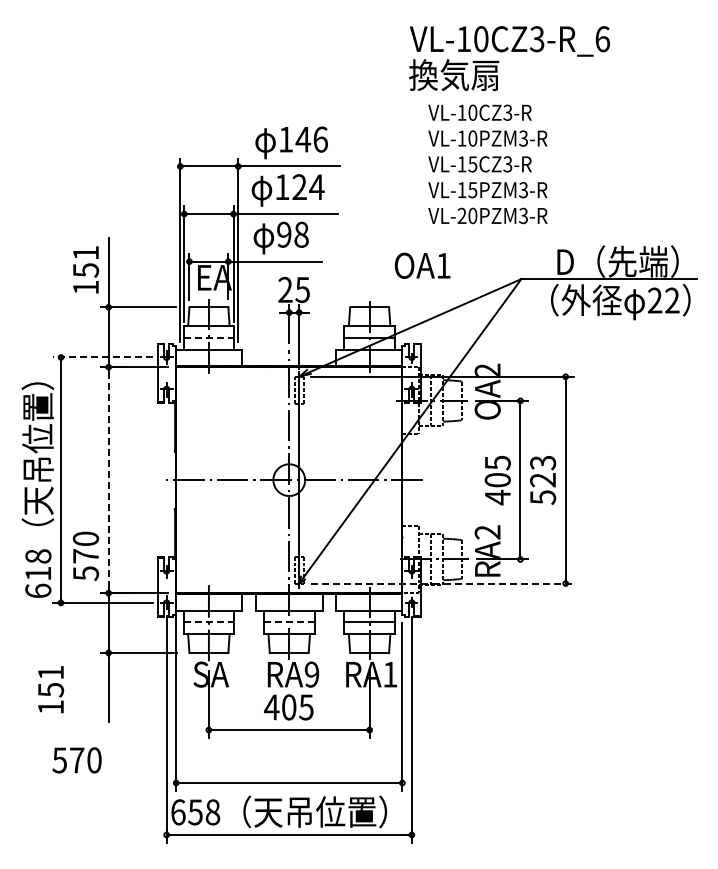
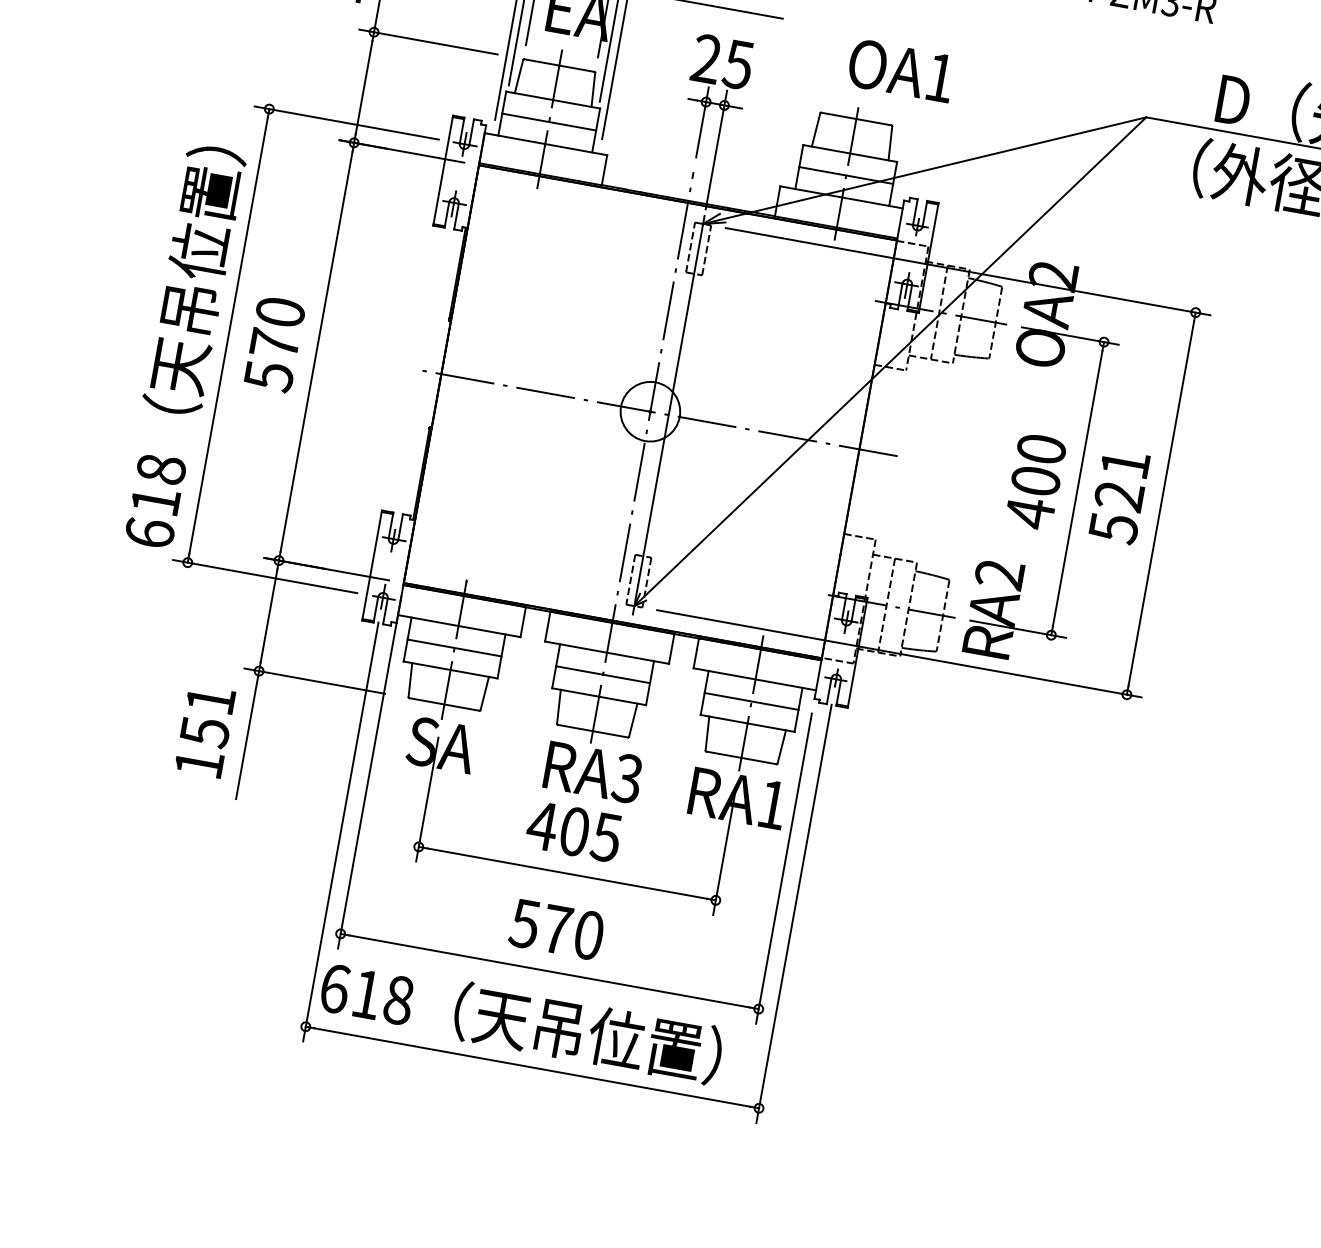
text: (422, 265) -> (901, 70), moved
line: (209, 337) -> (550, 121), dashed -> solid
line: (102, 357) -> (346, 122), dashed -> solid
text: (497, 462) -> (1041, 448), 405 -> 400
text: (543, 463) -> (1125, 465), 523 -> 521
line: (108, 480) -> (316, 352), dashed -> solid
text: (86, 555) -> (275, 343), moved
line: (443, 583) -> (901, 654), dashed -> solid
line: (209, 622) -> (455, 648), dashed -> solid
line: (288, 622) -> (601, 674), dashed -> solid
text: (311, 674) -> (626, 778), RA9 -> RA3
text: (51, 689) -> (206, 731), moved
text: (76, 760) -> (555, 929), moved
text: (195, 812) -> (366, 994), 658 -> 618

